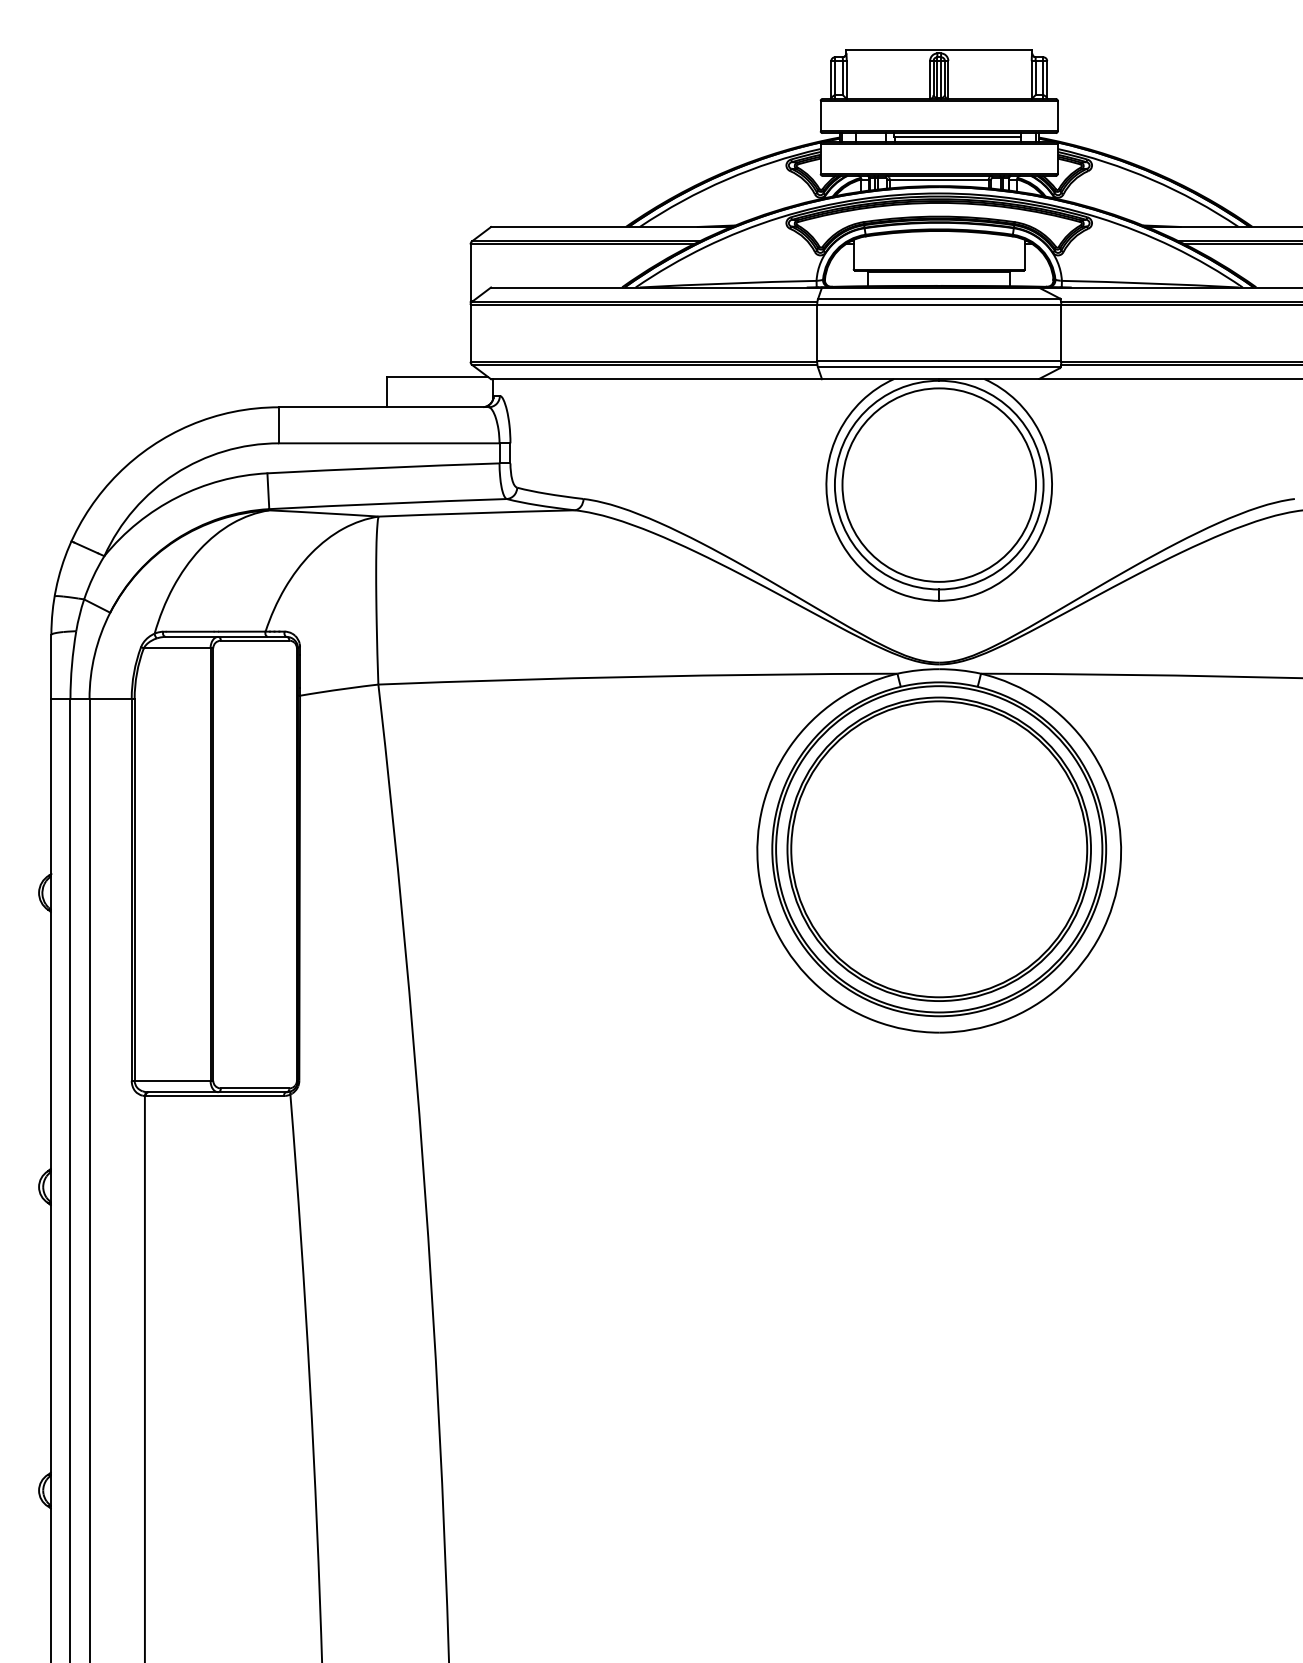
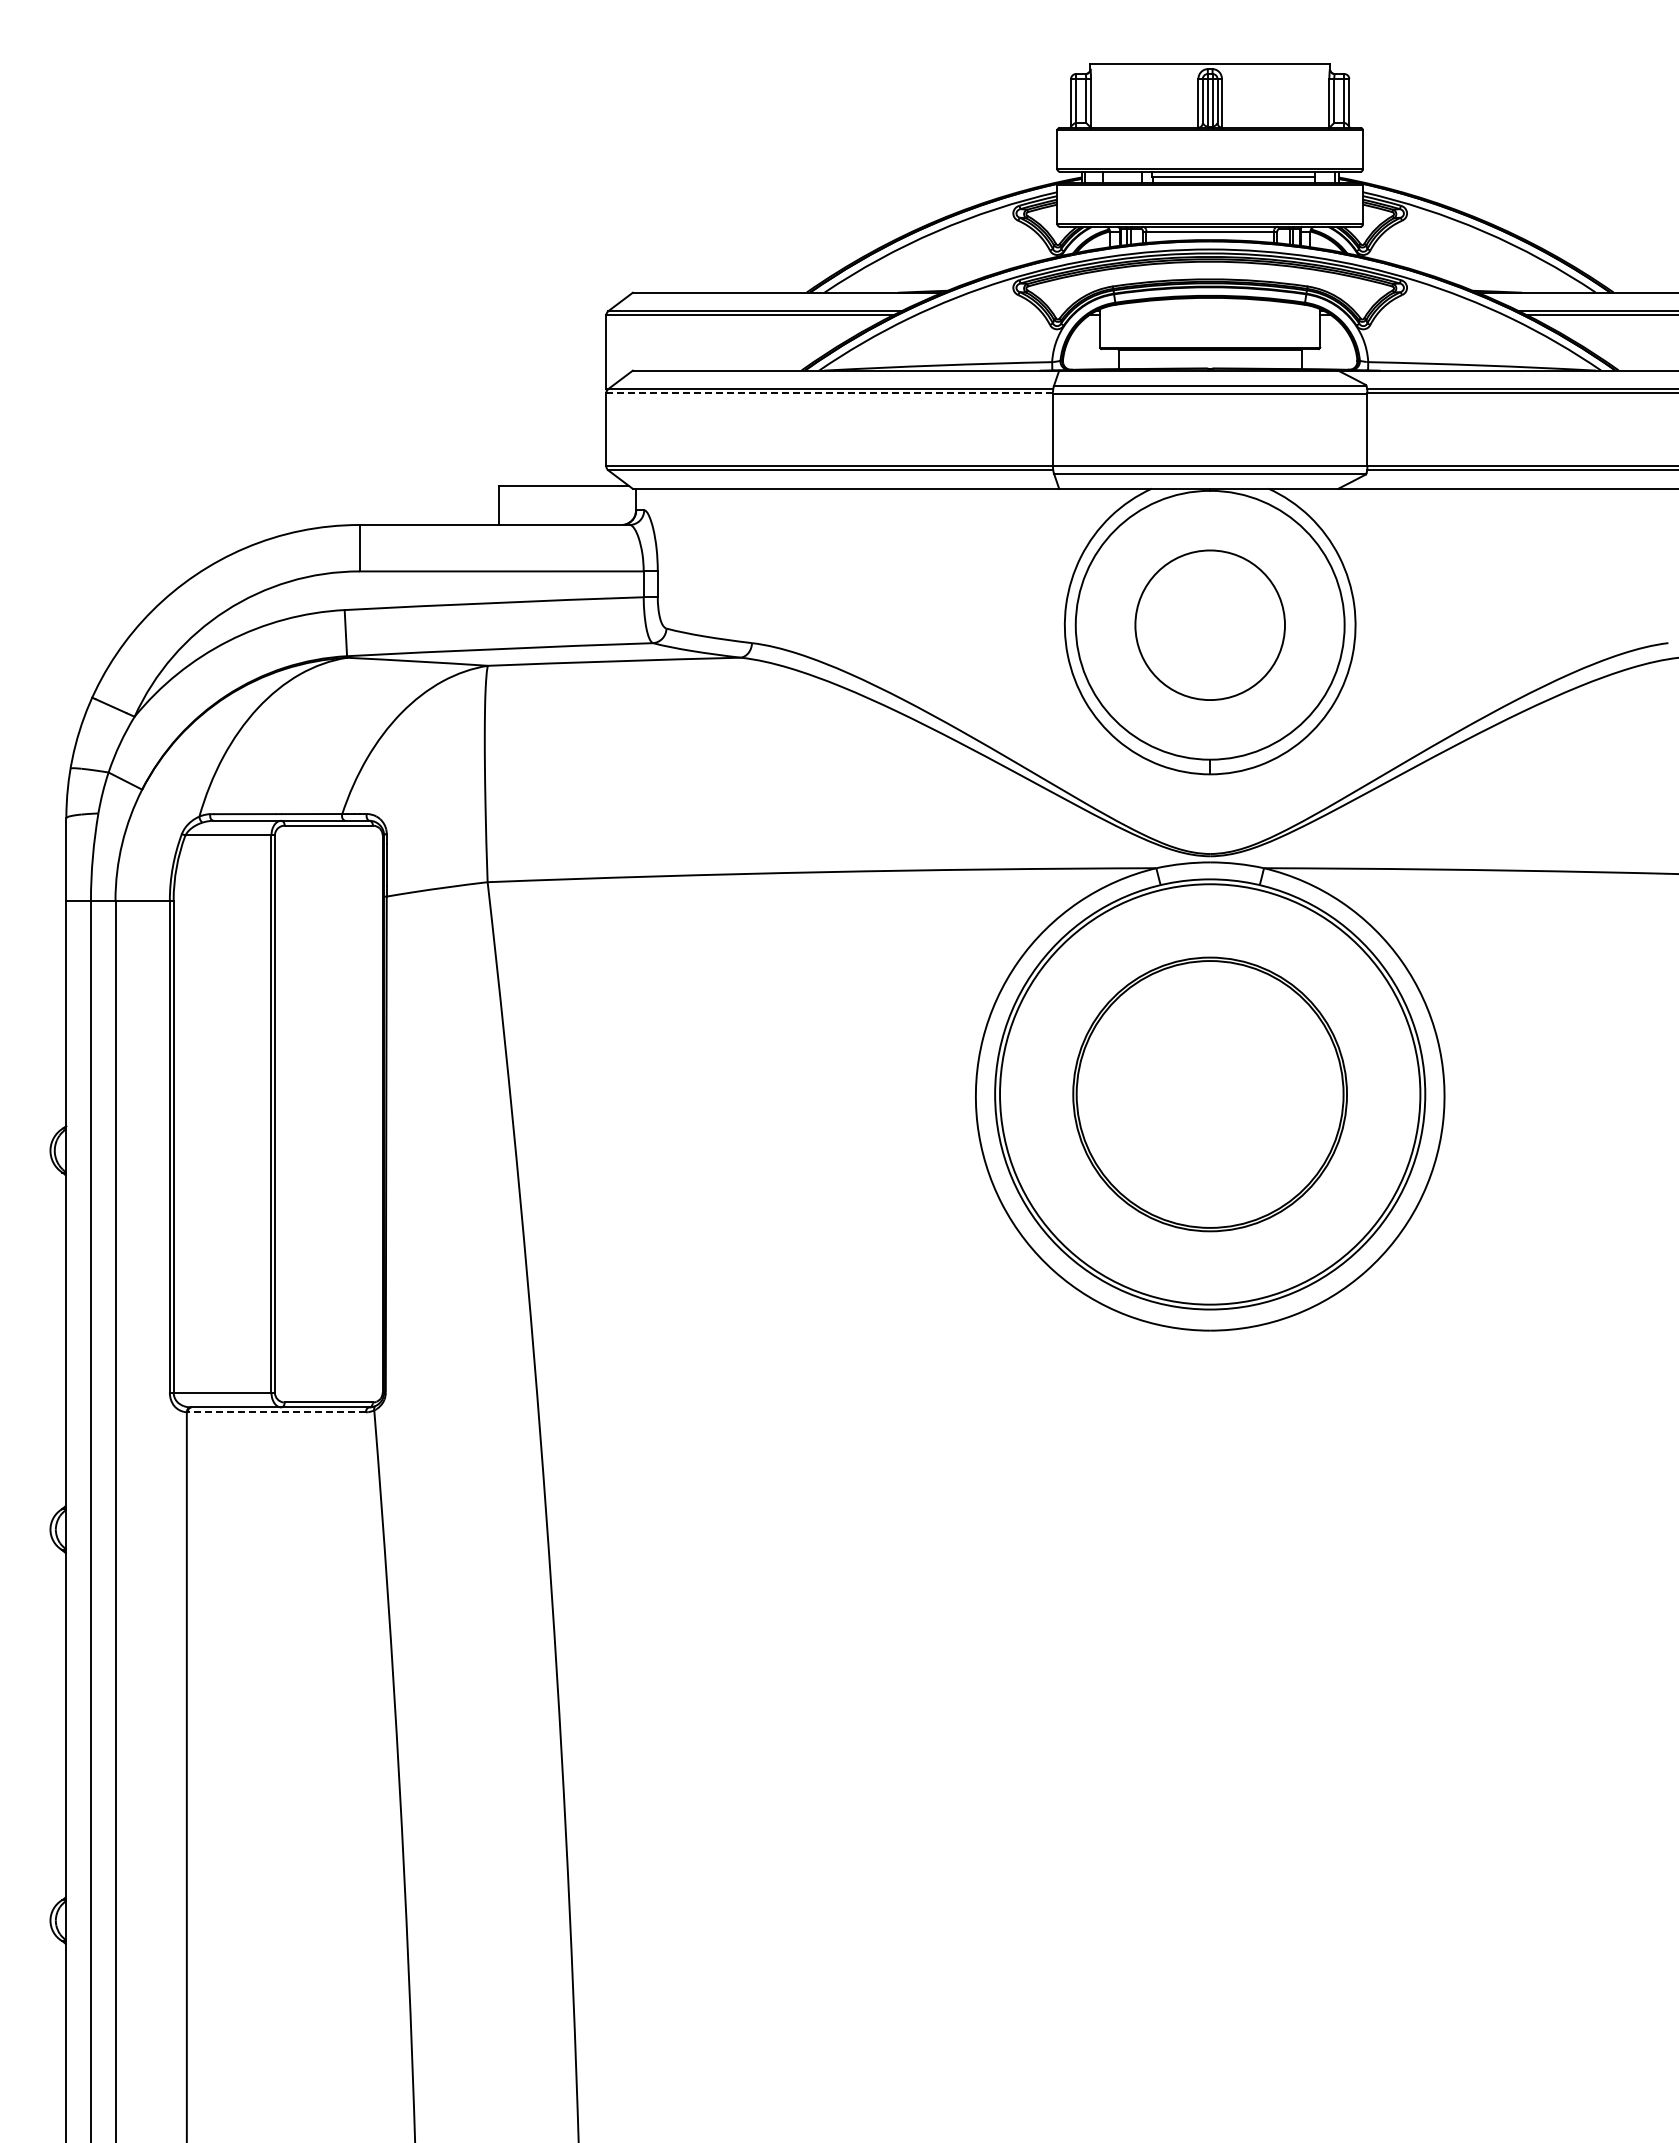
line: (643, 305) -> (829, 393), solid -> dashed
circle: (938, 484) -> (1209, 624), size x0.6
part: (938, 849) -> (1209, 1094), size x0.7
line: (214, 1096) -> (276, 1412), solid -> dashed

